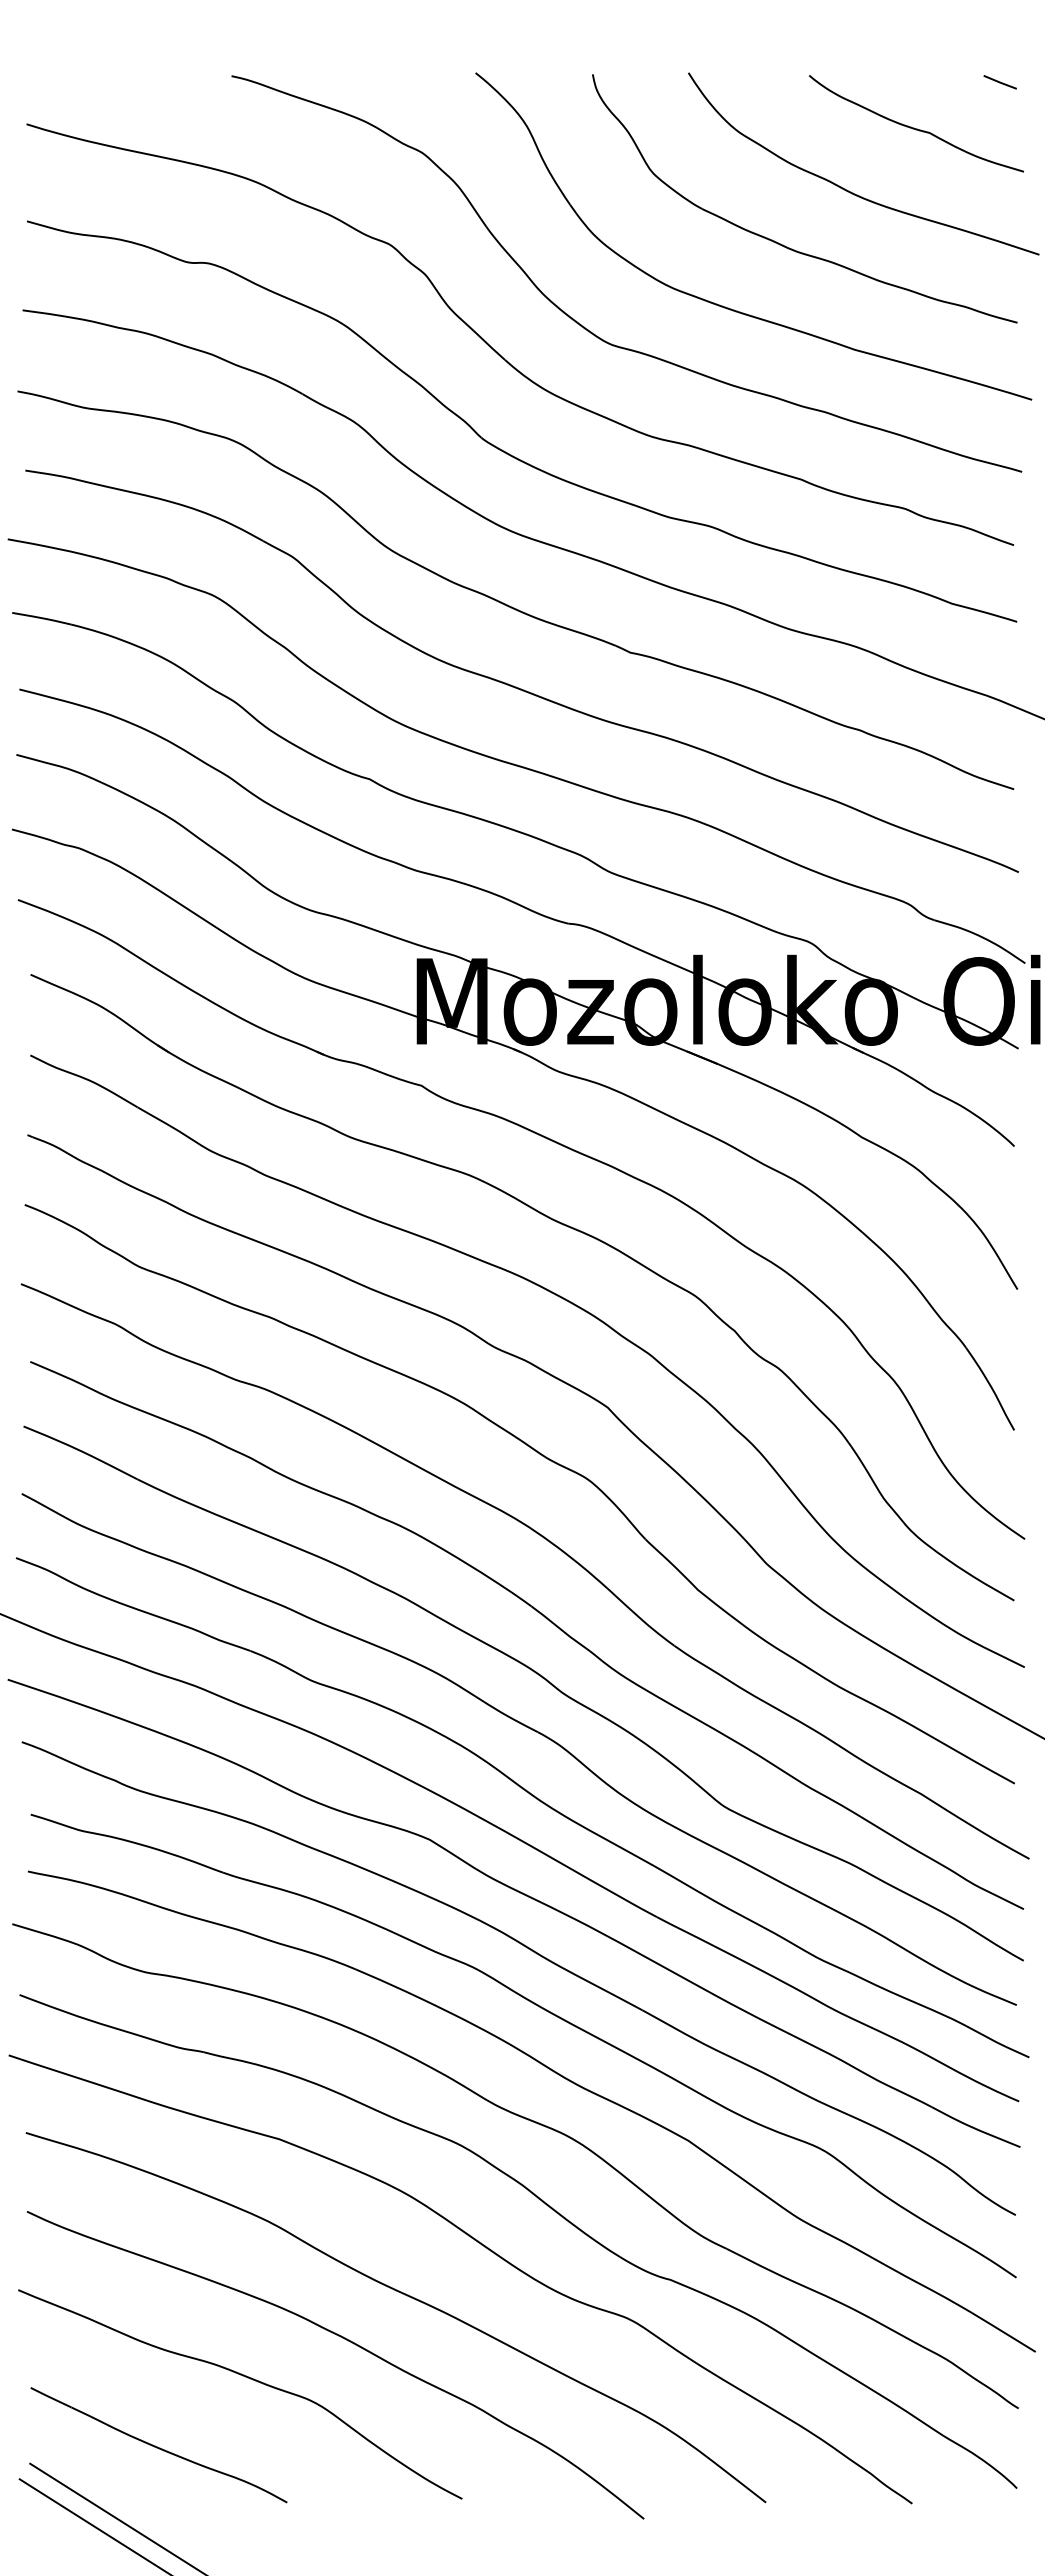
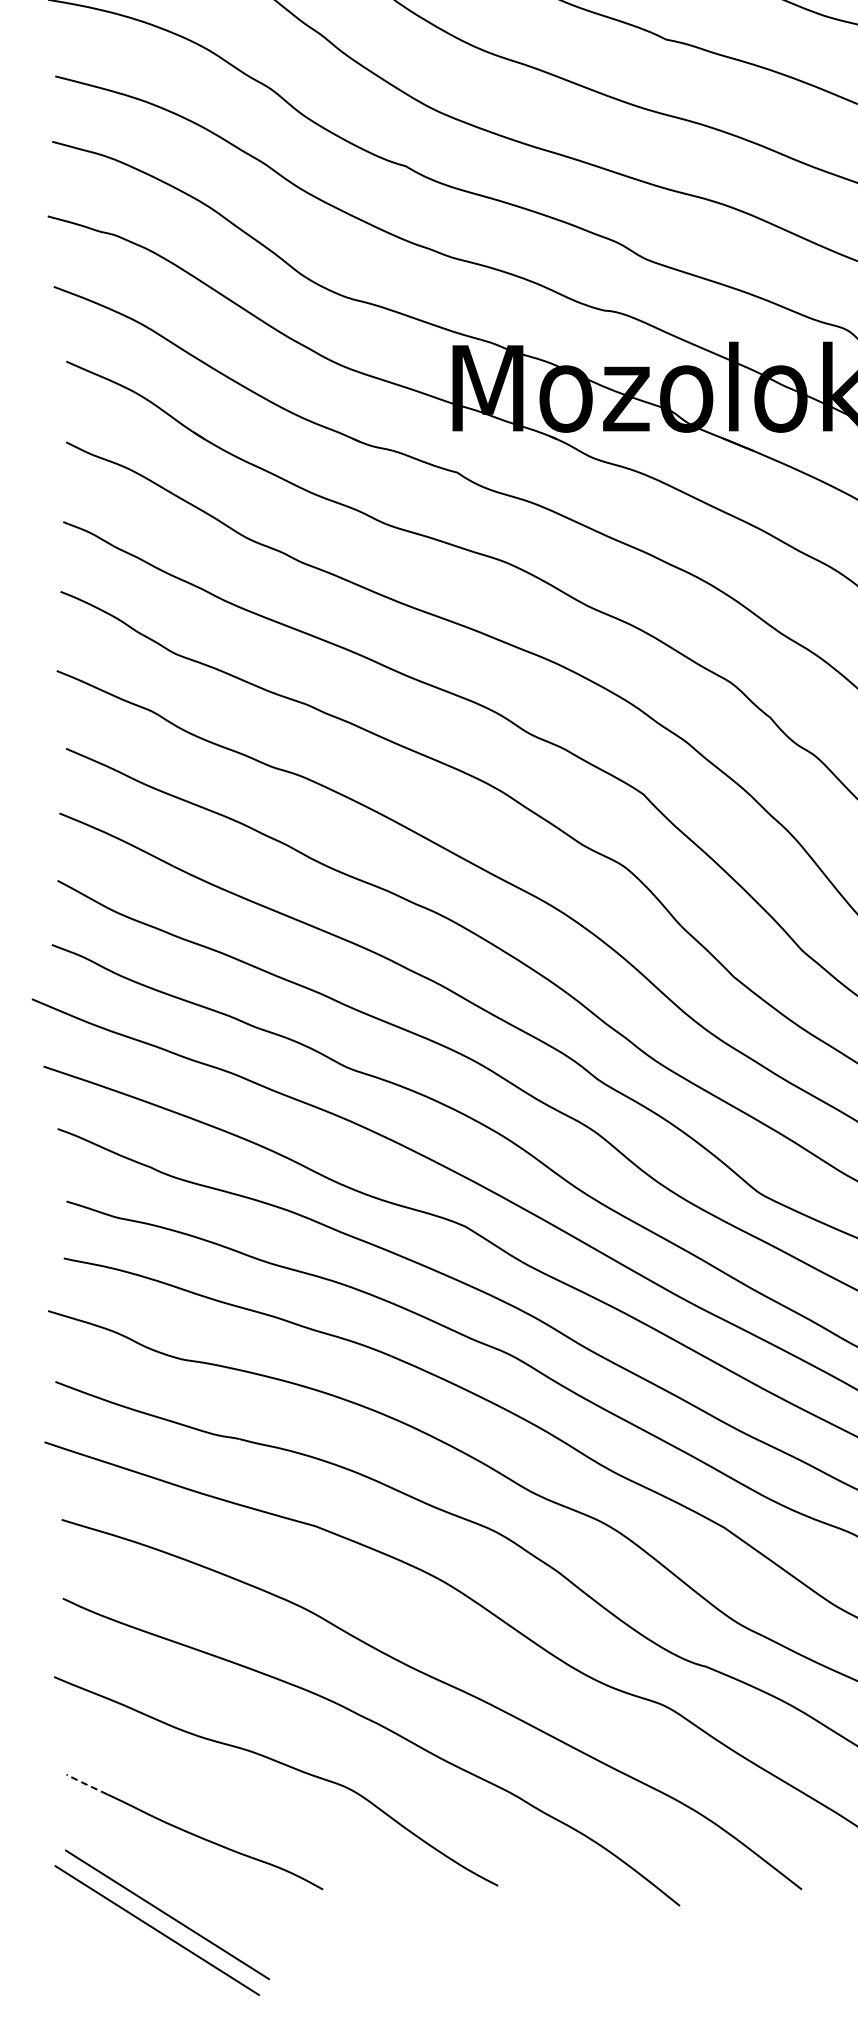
line: (50, 2397) -> (86, 1784), solid -> dashed

